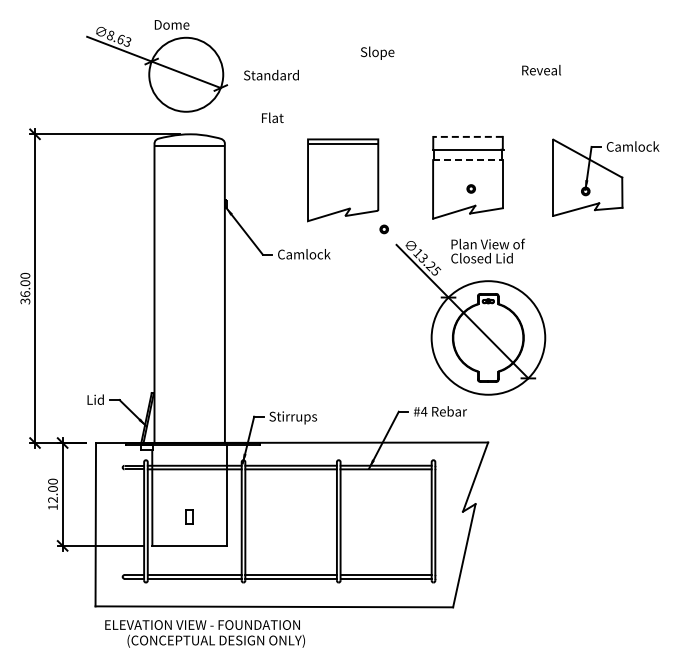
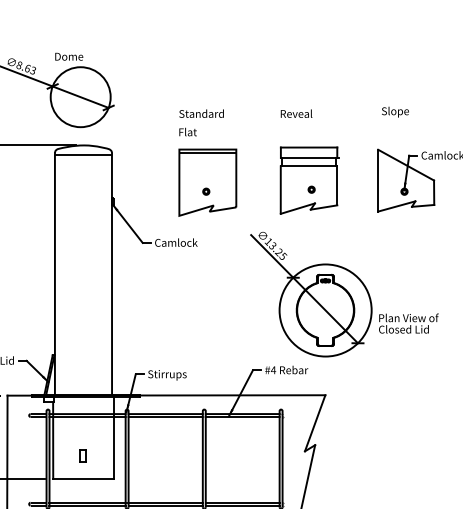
text: (377, 52) -> (395, 111), moved
text: (541, 70) -> (296, 113), moved
text: (271, 74) -> (201, 113), moved
text: (272, 117) -> (187, 131), moved
line: (468, 136) -> (309, 147), dashed -> solid
line: (468, 160) -> (309, 166), dashed -> solid
part: (383, 229) -> (205, 191), moved
text: (487, 250) -> (408, 323), moved

